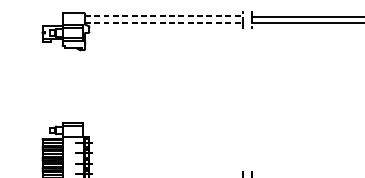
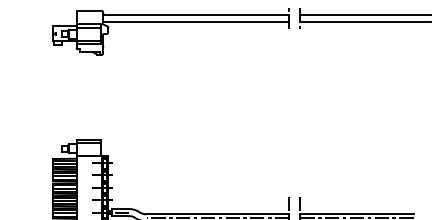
line: (164, 16) -> (196, 14), dashed -> solid
line: (164, 22) -> (196, 22), dashed -> solid

